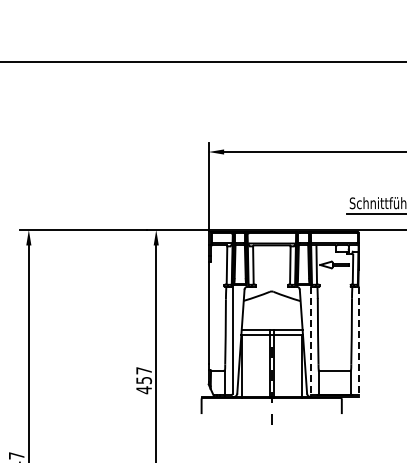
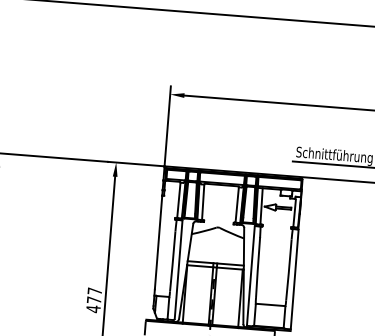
line: (311, 341) -> (251, 276), dashed -> solid
line: (358, 341) -> (294, 279), dashed -> solid
text: (144, 380) -> (94, 300), 457 -> 477

